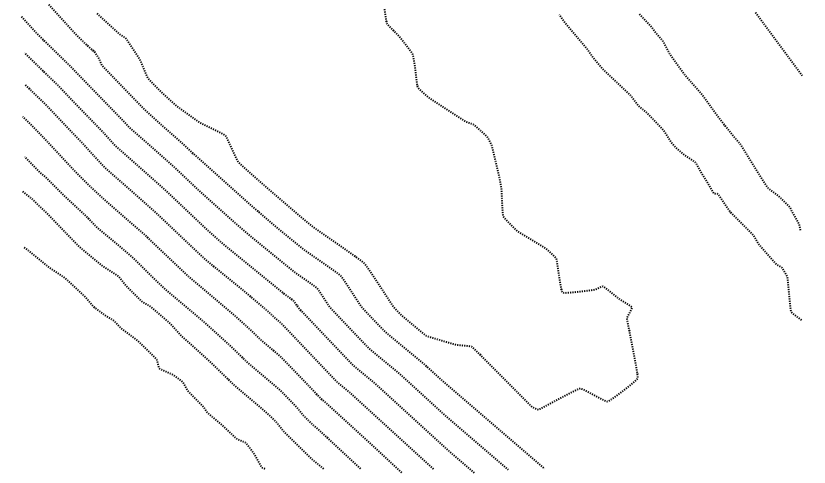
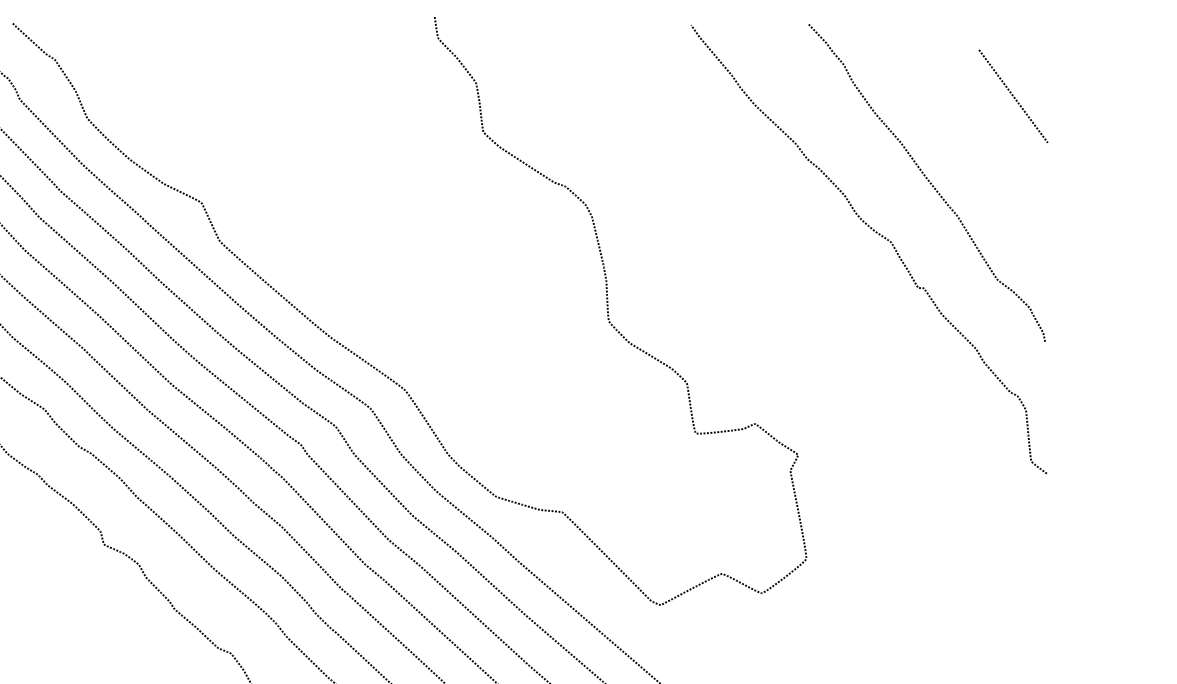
curve: (778, 43) -> (1012, 95), moved

